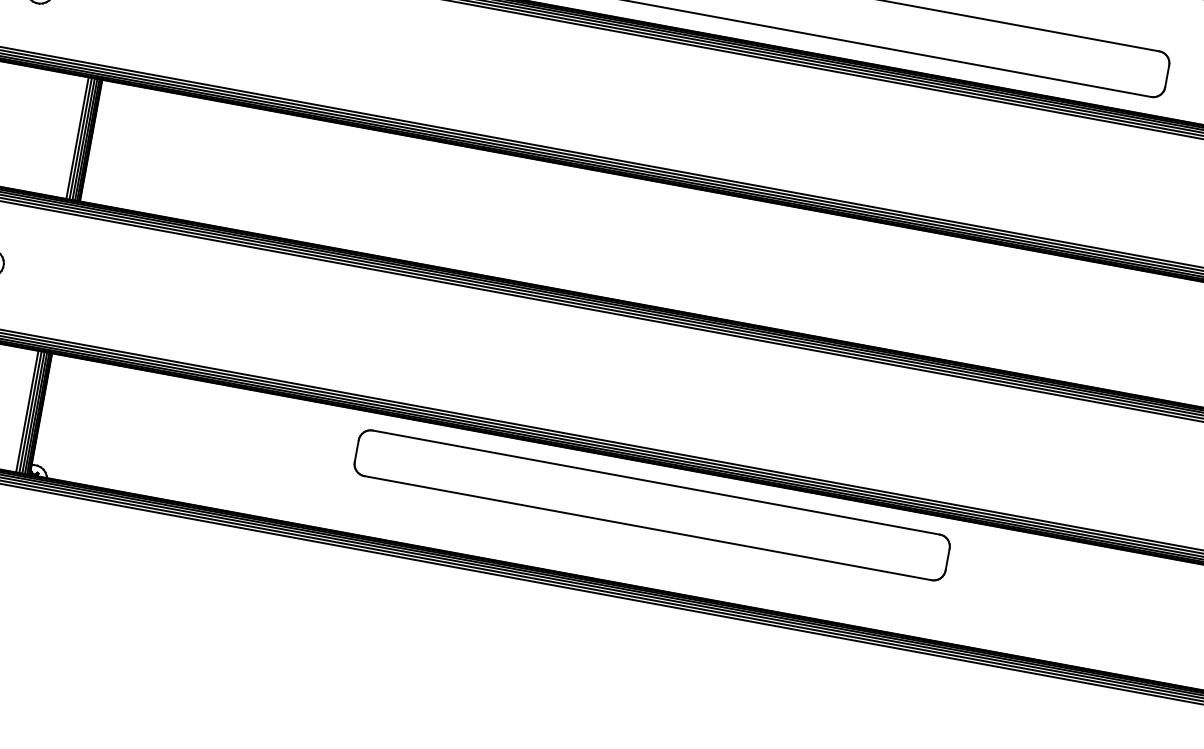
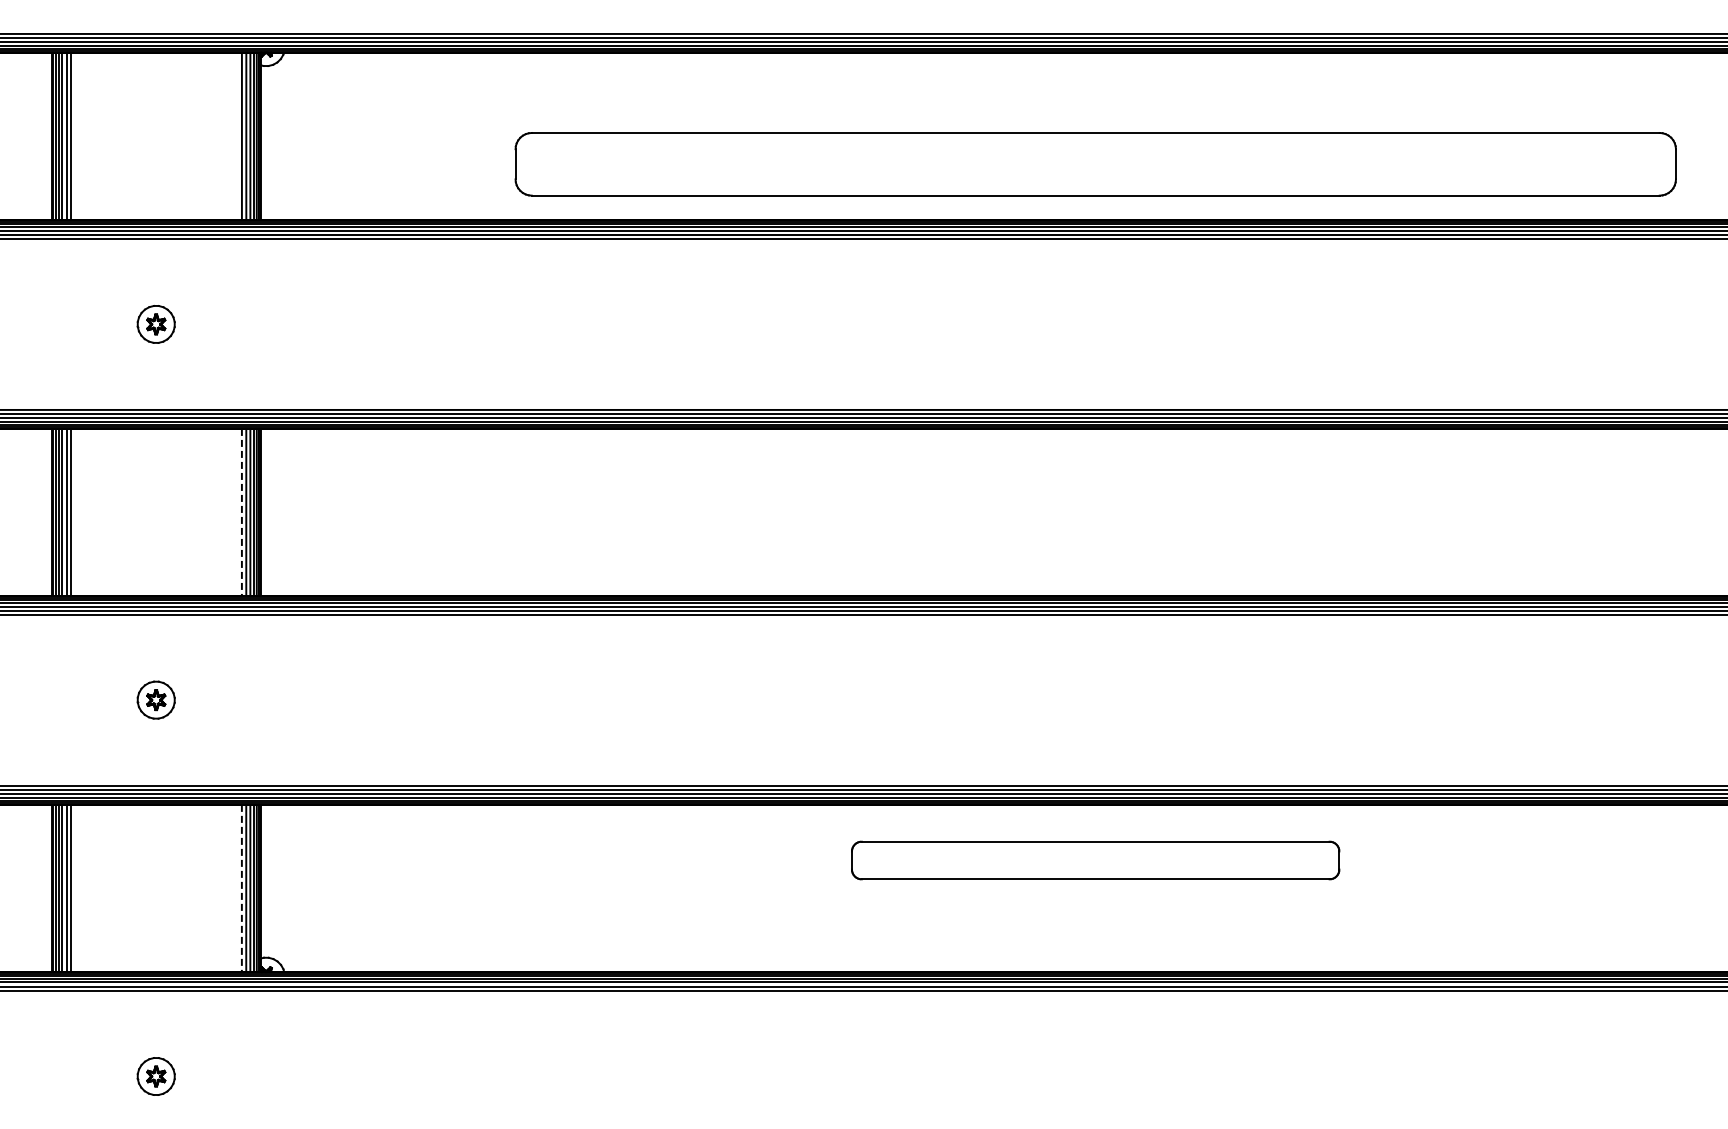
line: (77, 138) -> (241, 512), solid -> dashed
line: (27, 411) -> (241, 888), solid -> dashed
part: (652, 505) -> (1095, 860), size x0.6

